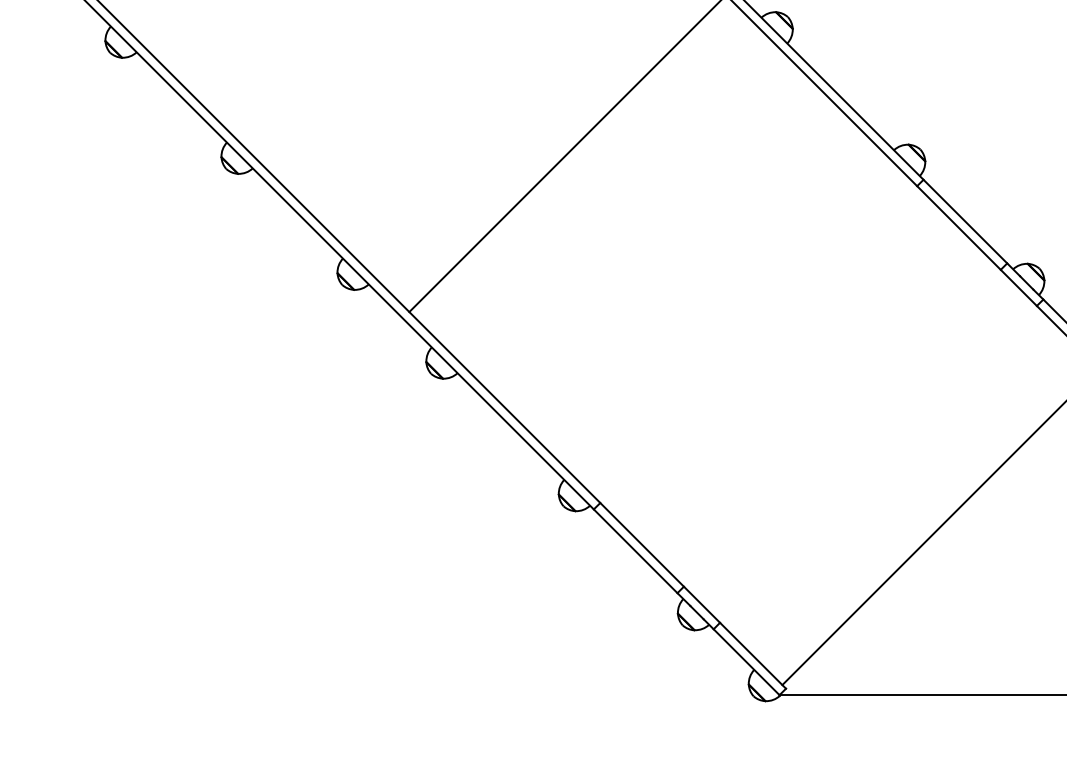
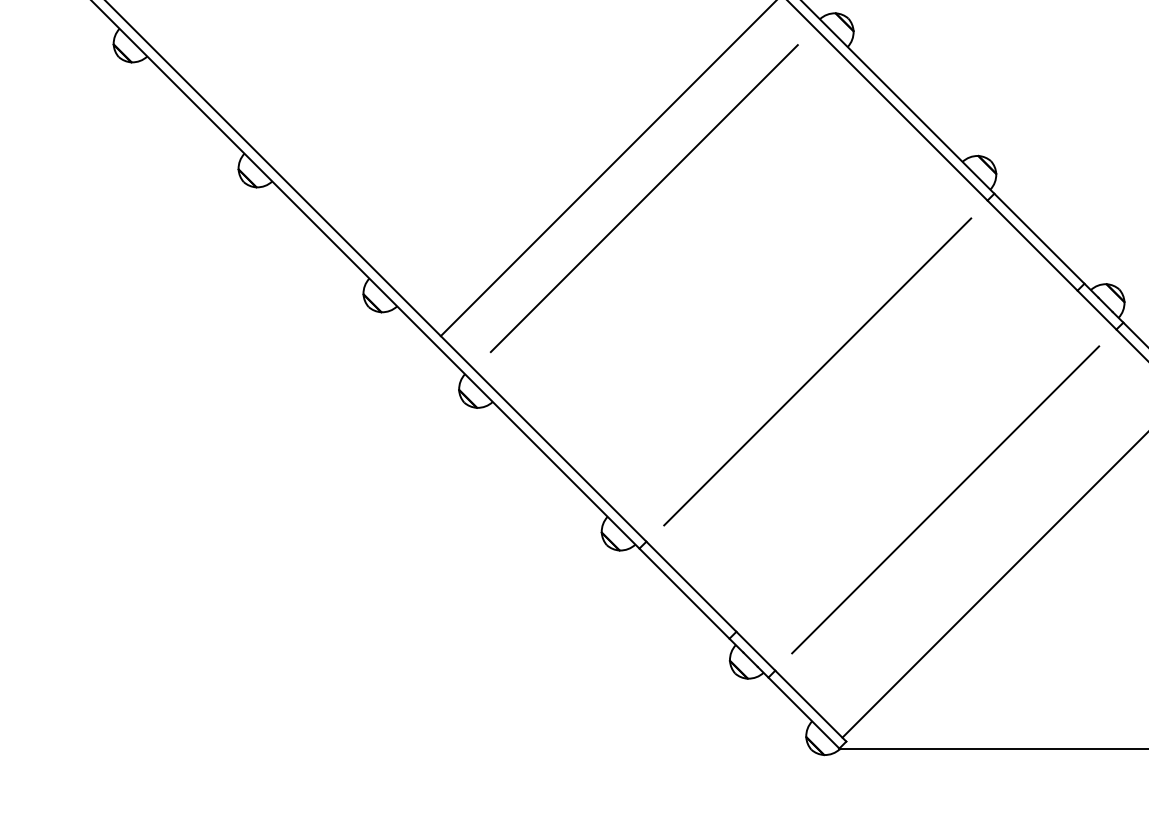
line: (597, 184) -> (643, 198), added
line: (759, 344) -> (817, 371), added
line: (878, 463) -> (945, 499), added

